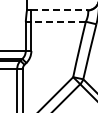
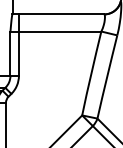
line: (60, 10) -> (62, 14), dashed -> solid
line: (58, 21) -> (59, 31), dashed -> solid

